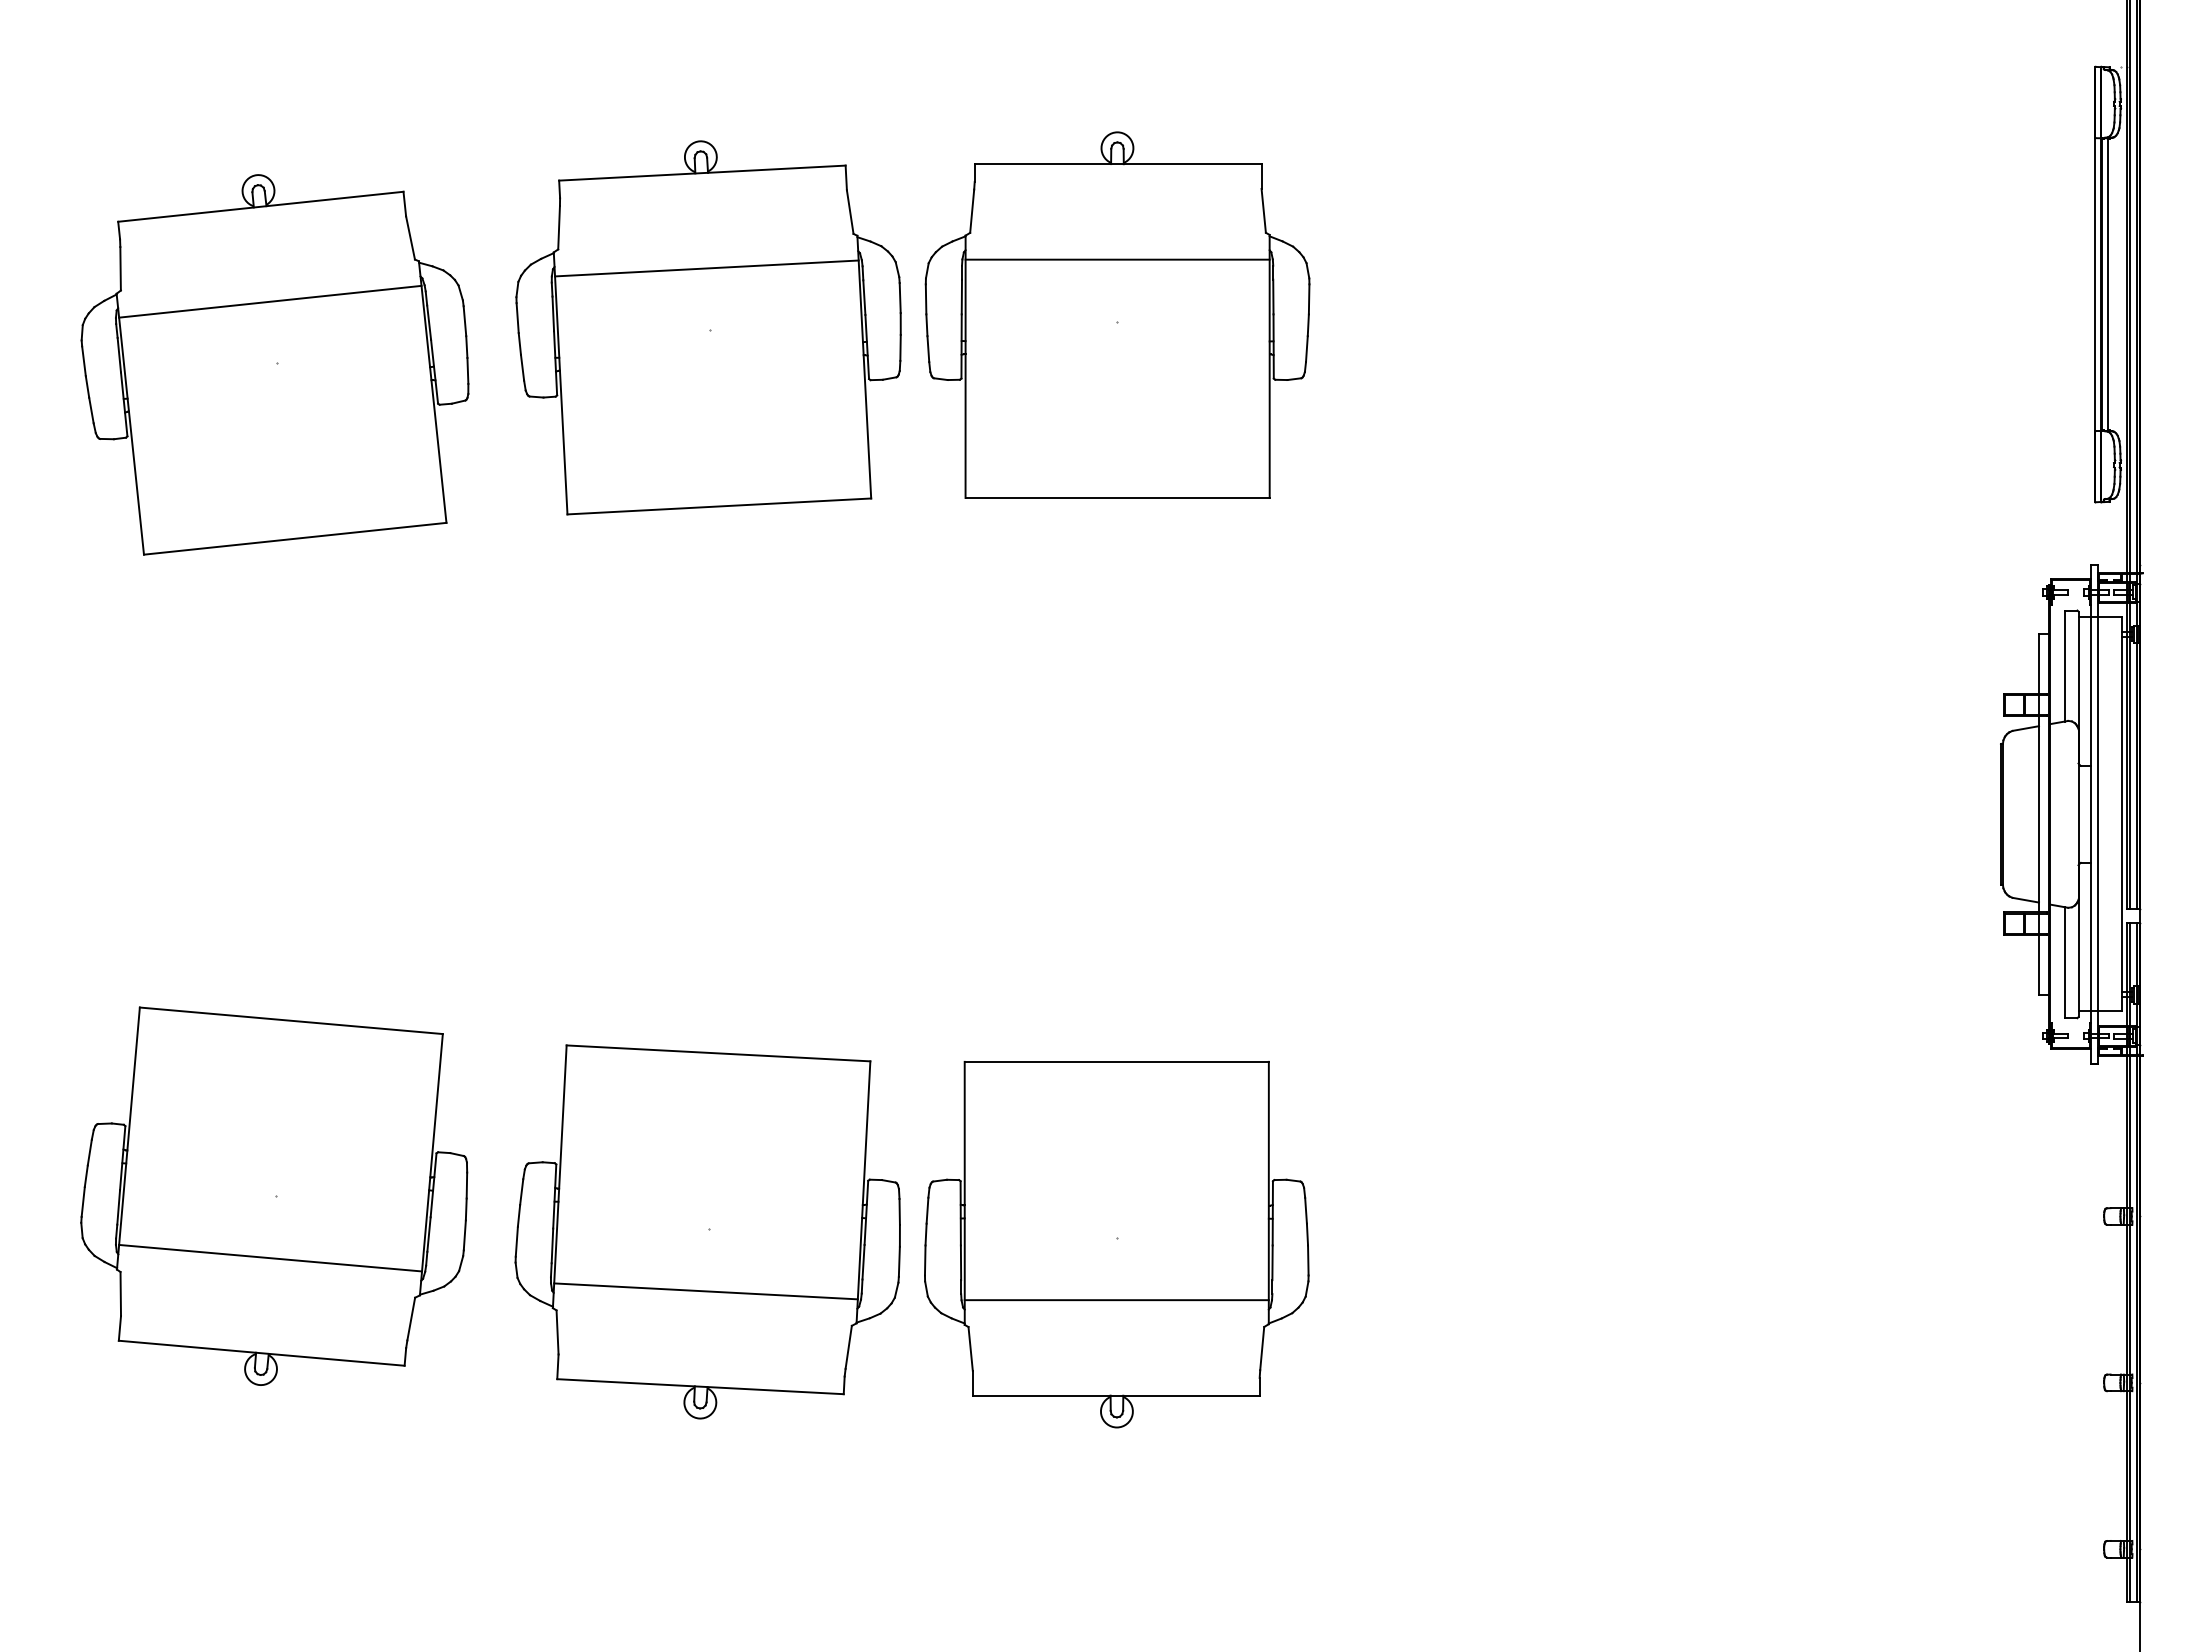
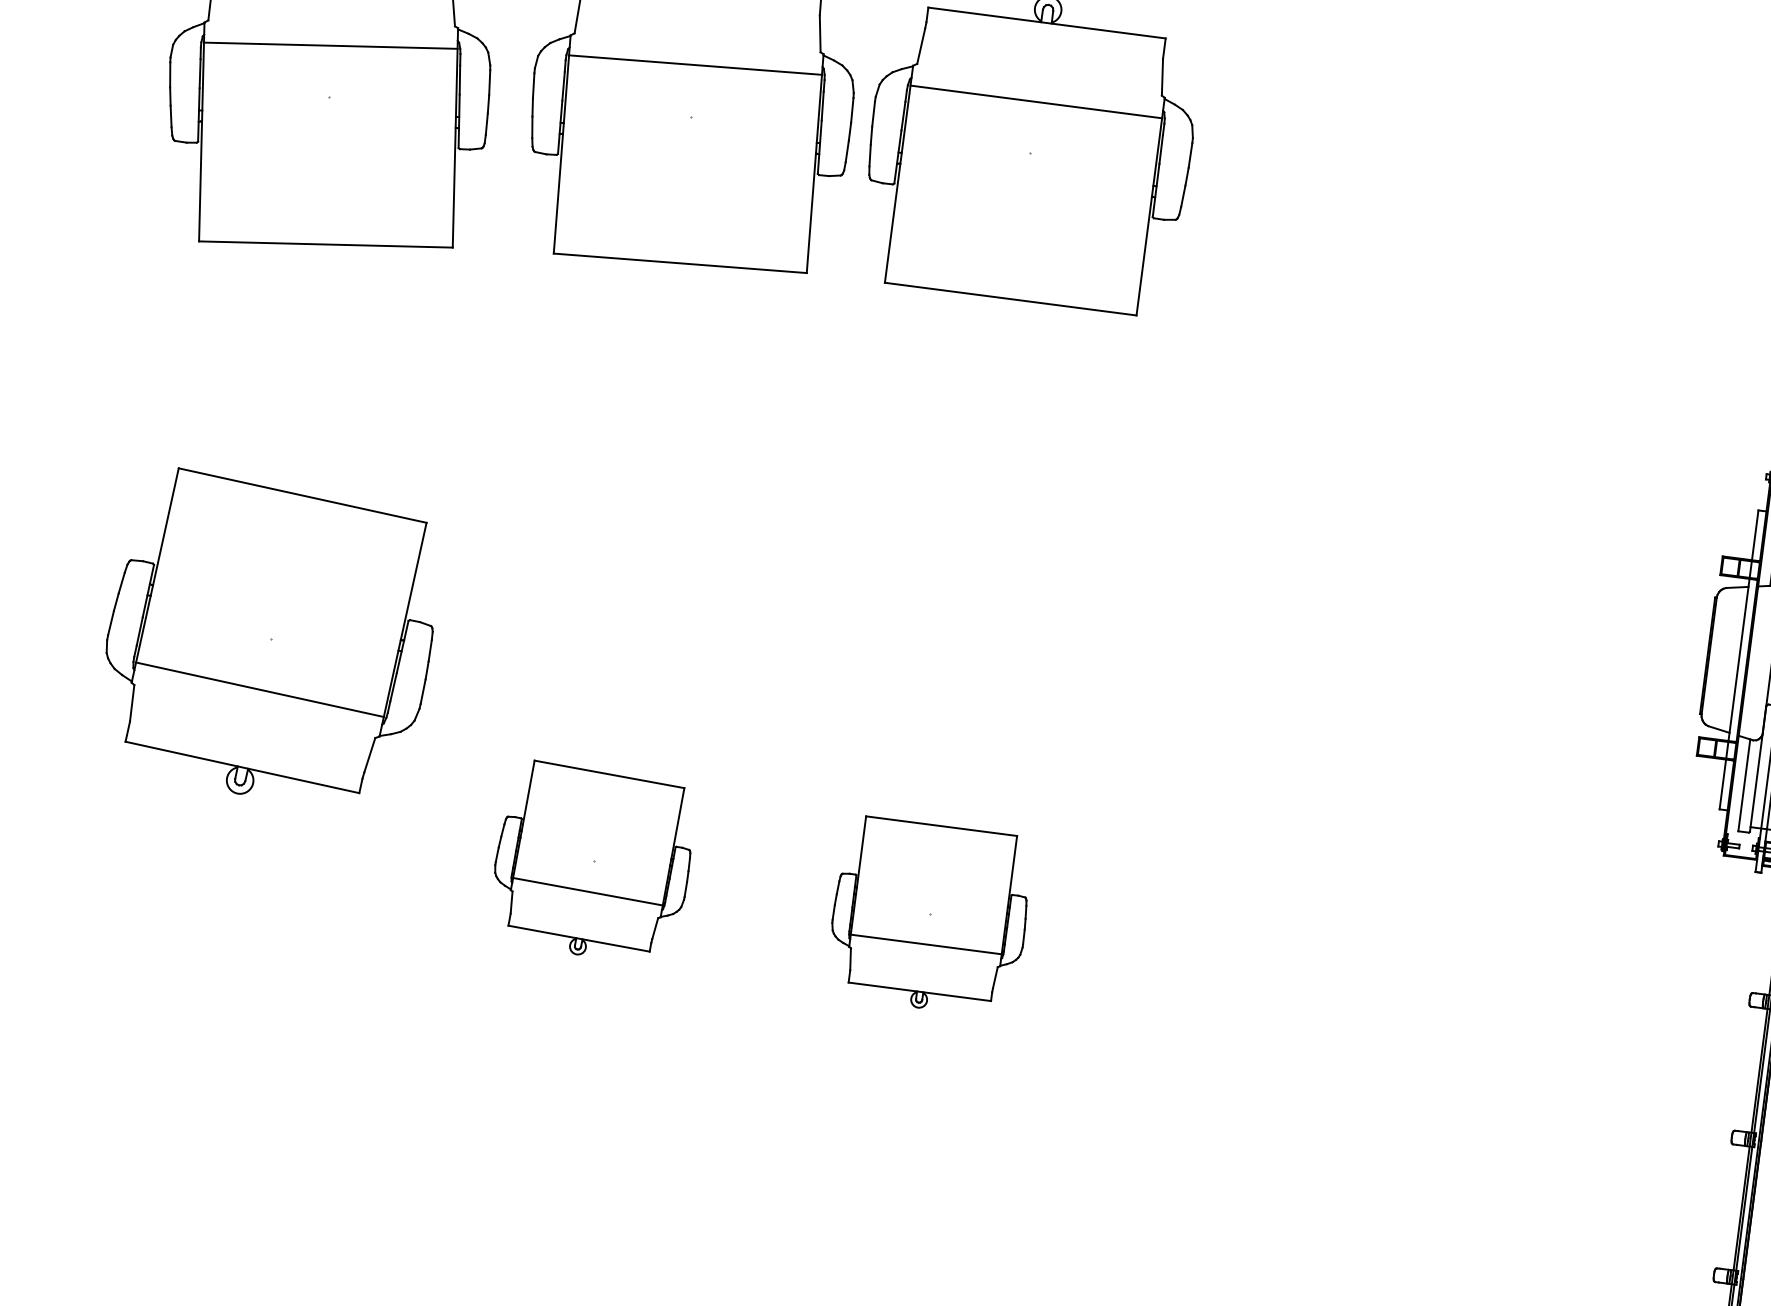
part: (274, 1195) -> (269, 638), moved
part: (707, 1231) -> (592, 861), size x0.6
part: (1116, 1244) -> (929, 916), size x0.6

